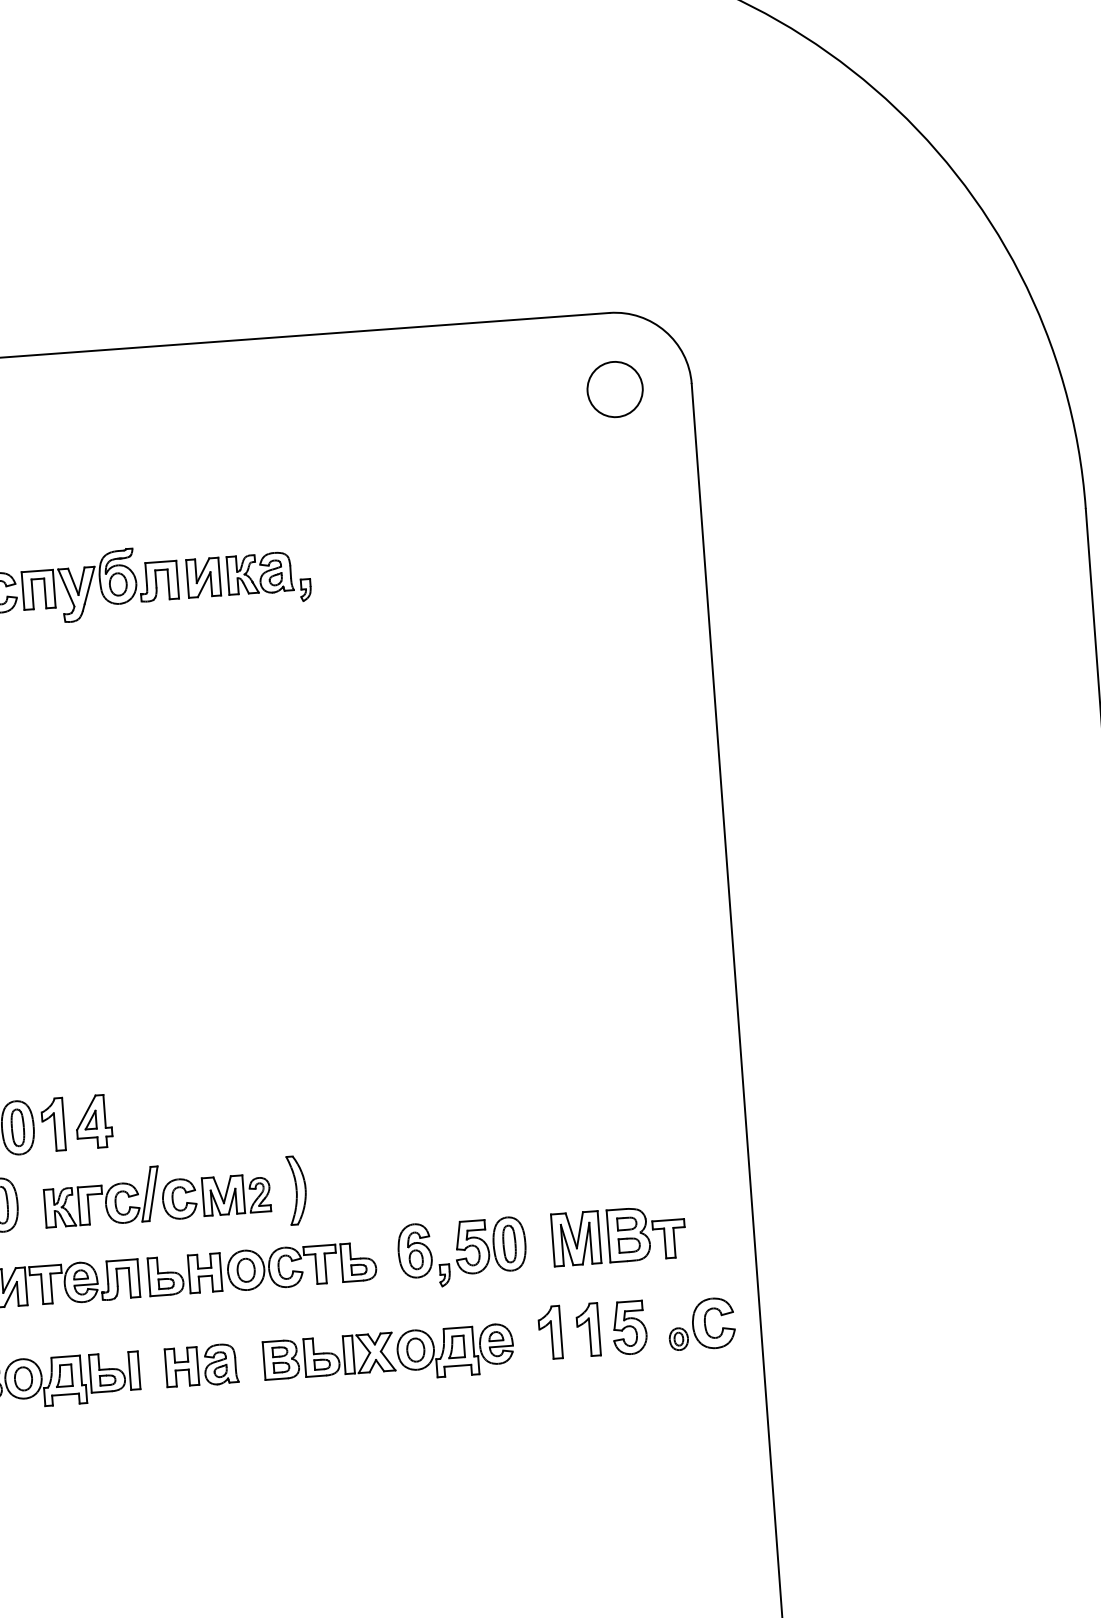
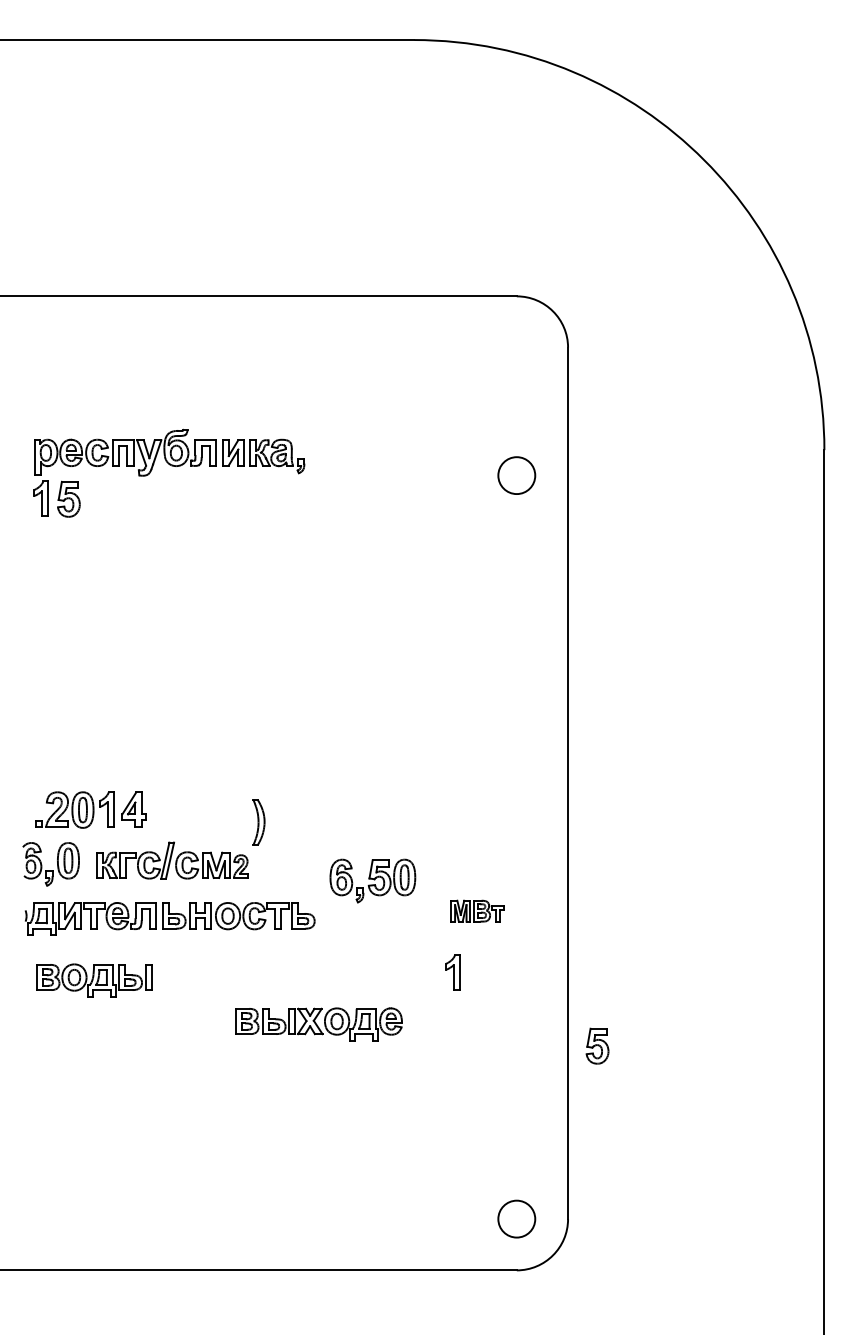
circle: (614, 389) -> (516, 475), moved
part: (296, 1190) -> (258, 822), moved
part: (618, 1234) -> (477, 910), size x0.6
part: (461, 1252) -> (372, 880), moved
part: (701, 1323) -> (528, 973), removed
part: (629, 1326) -> (597, 1045), moved
part: (550, 1332) -> (427, 972), removed
part: (388, 1356) -> (318, 1024), moved
part: (201, 1365) -> (193, 977), removed

